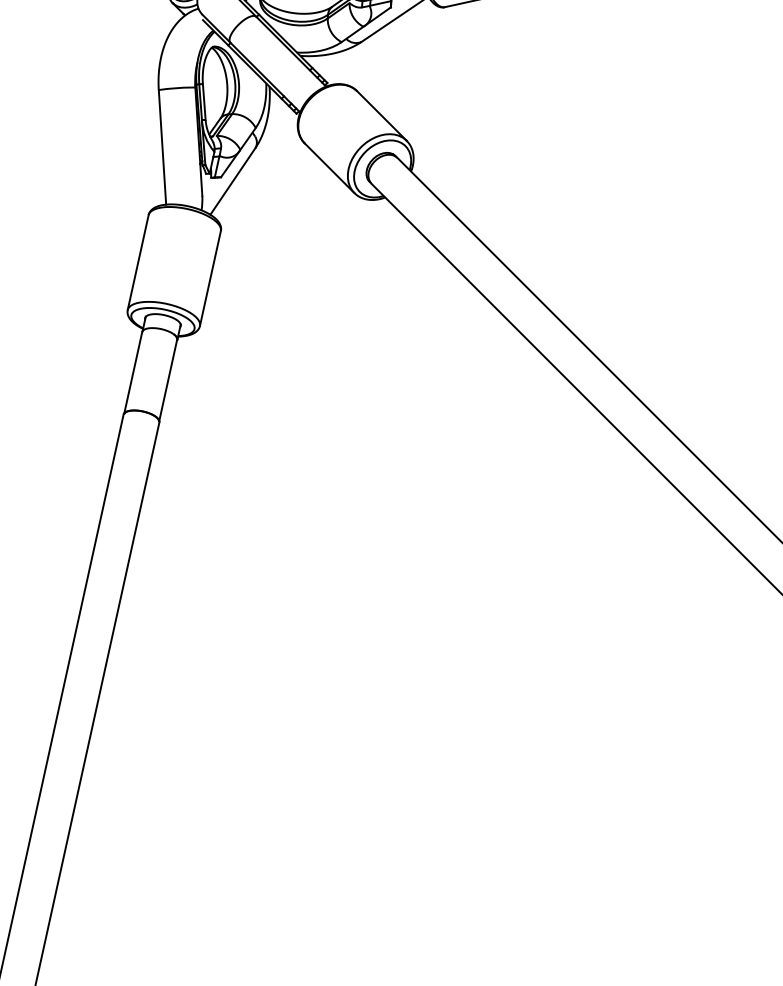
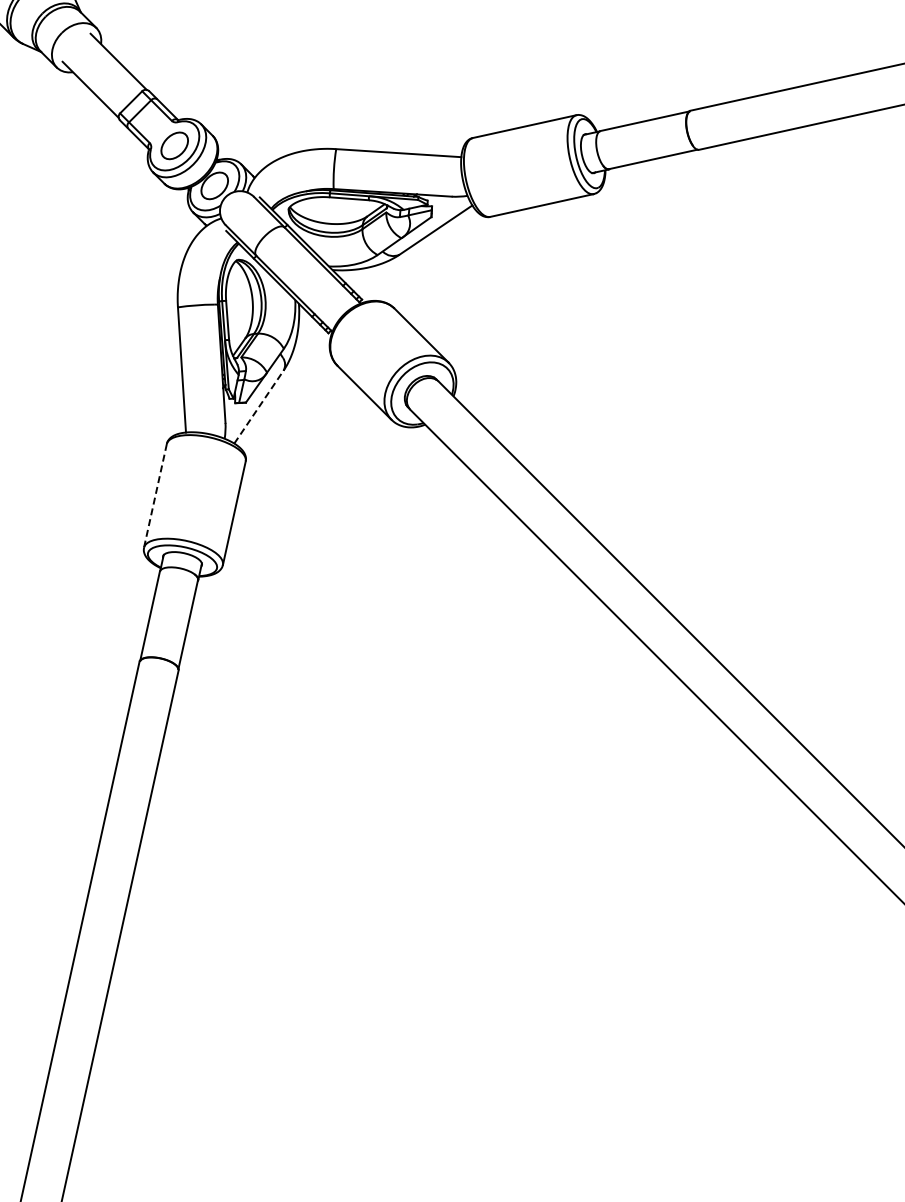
line: (232, 181) -> (258, 407), solid -> dashed
line: (138, 263) -> (155, 496), solid -> dashed

